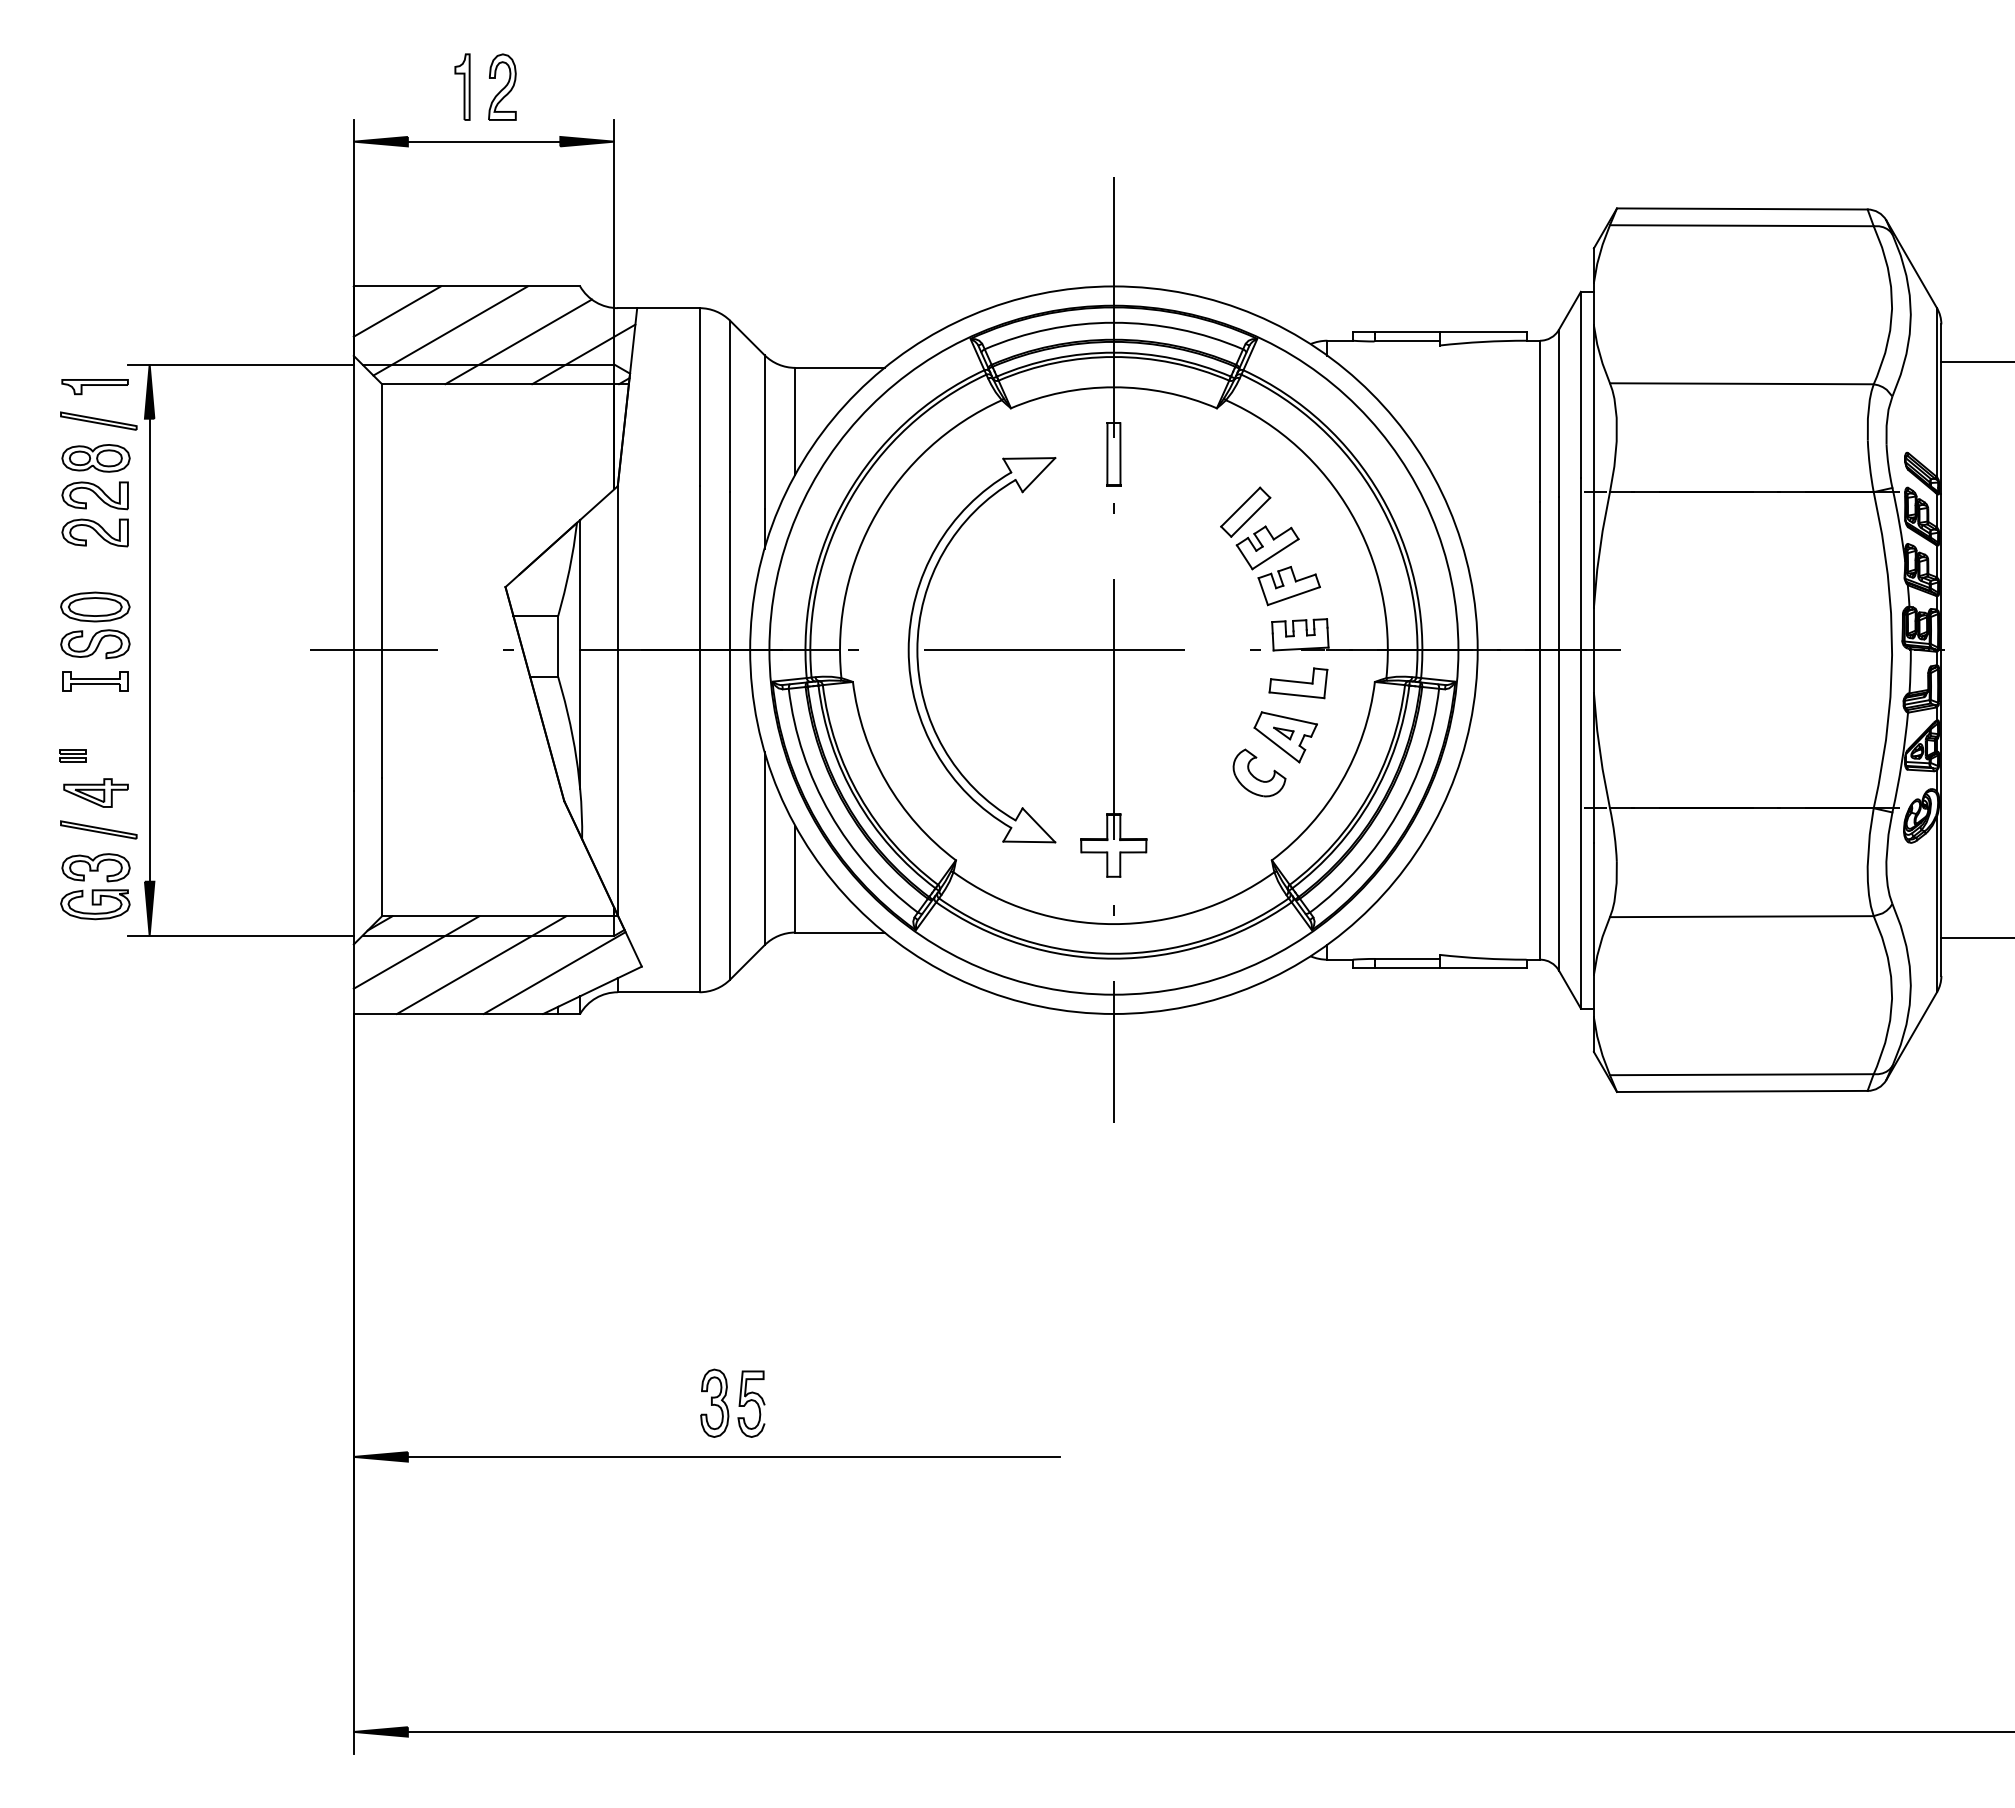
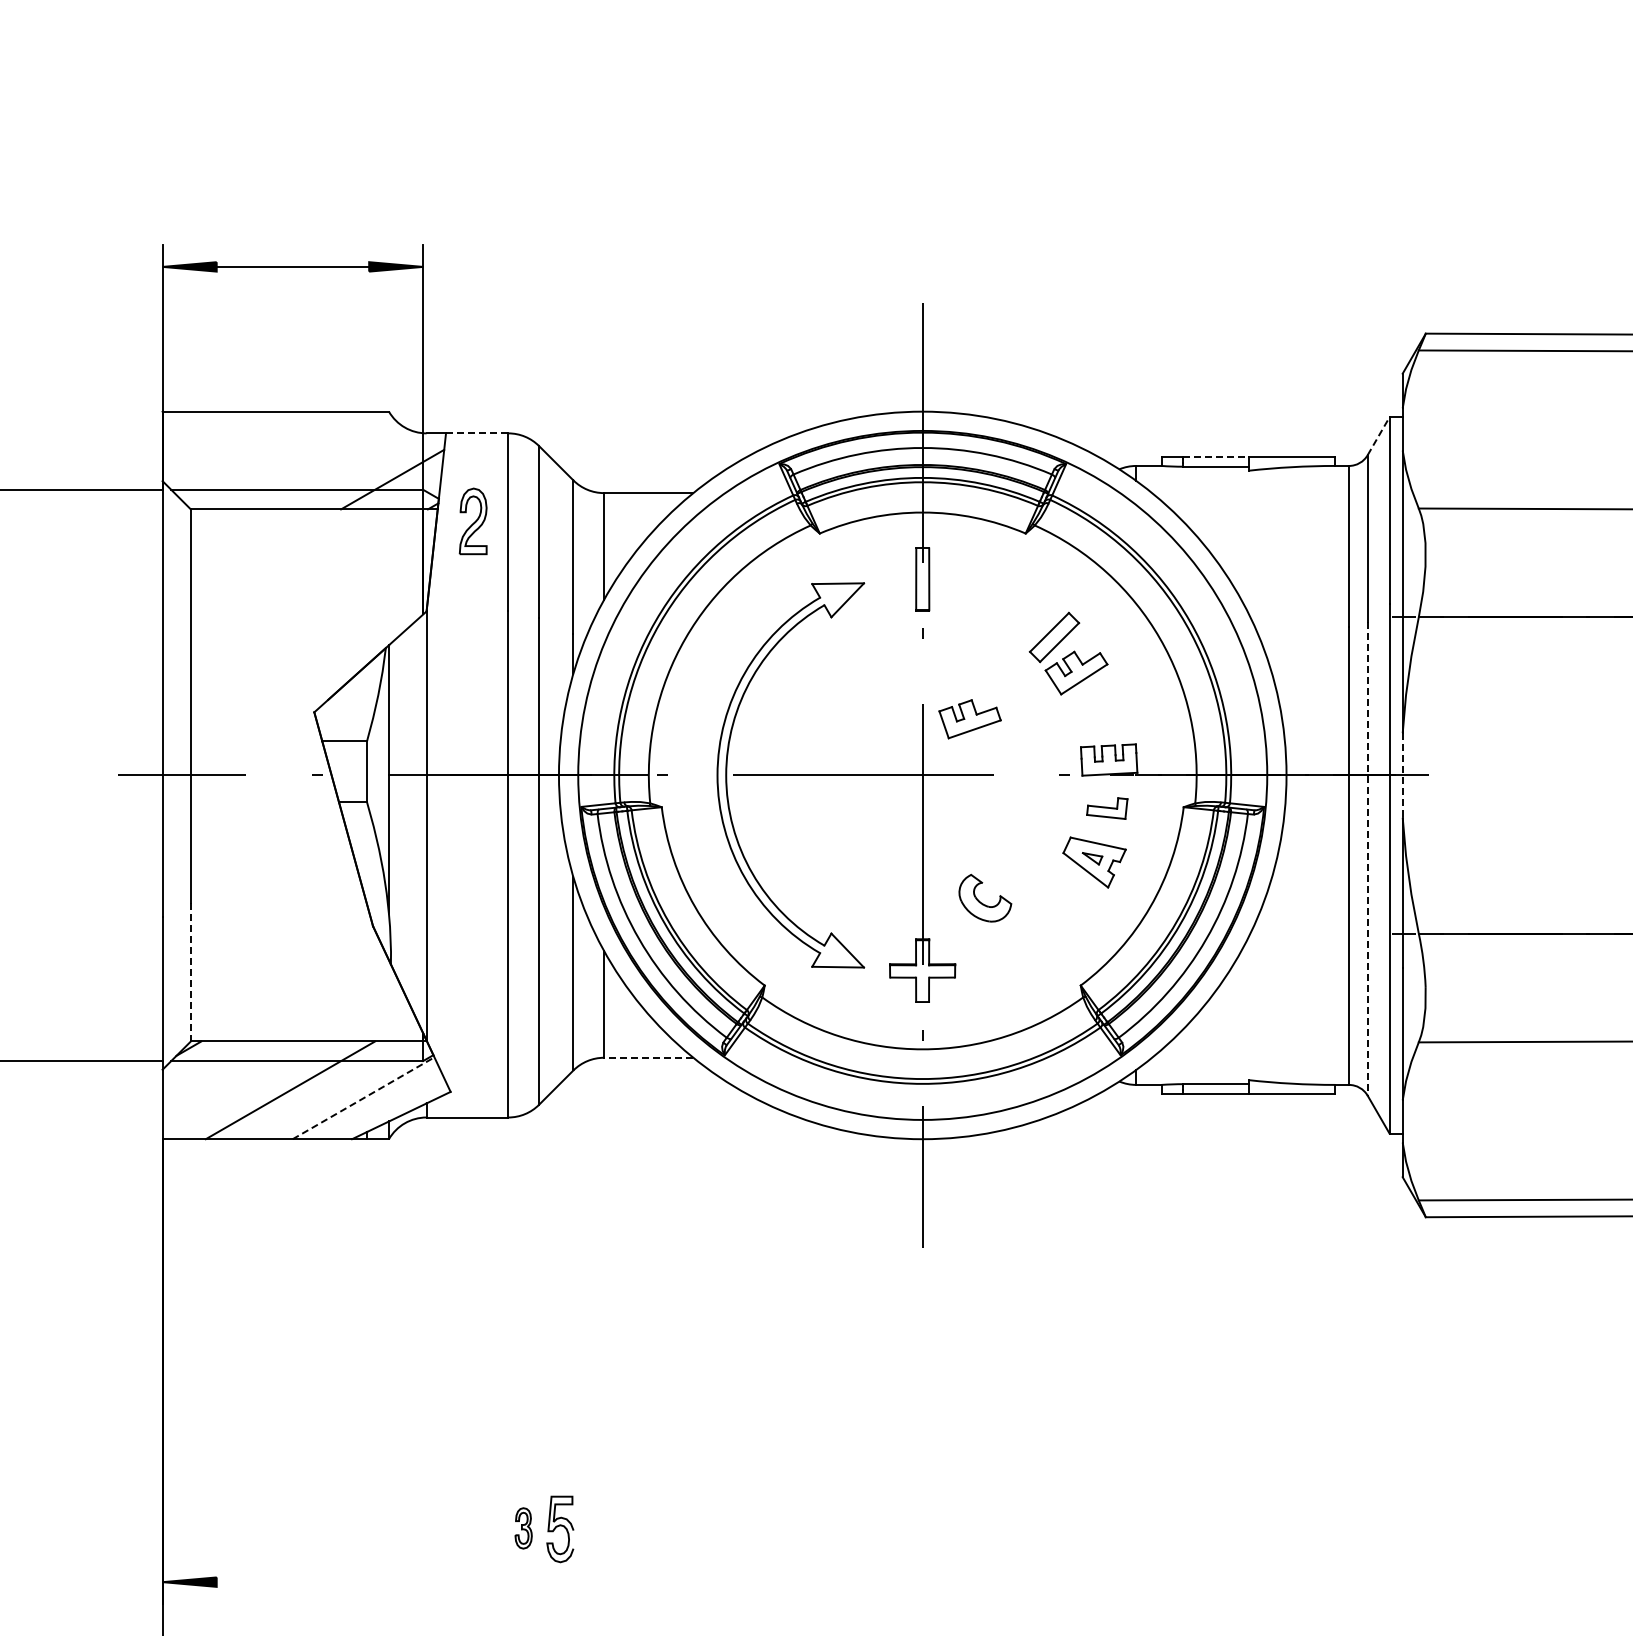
part: (462, 86) -> (271, 211), removed
part: (502, 86) -> (473, 520), moved
line: (667, 308) -> (476, 433), solid -> dashed
line: (1569, 310) -> (1378, 435), solid -> dashed
line: (396, 311) -> (205, 436), removed
line: (450, 330) -> (259, 455), removed
line: (1407, 332) -> (1216, 457), solid -> dashed
line: (518, 341) -> (327, 466), removed
part: (1288, 586) -> (969, 719), moved
line: (1593, 650) -> (1402, 775), solid -> dashed
part: (1298, 683) -> (1107, 808), size x0.7
line: (1558, 733) -> (1367, 858), solid -> dashed
part: (1259, 772) -> (985, 897), moved
line: (382, 847) -> (191, 972), solid -> dashed
line: (839, 932) -> (648, 1057), solid -> dashed
line: (416, 952) -> (225, 1077), removed
line: (554, 973) -> (363, 1098), solid -> dashed
part: (714, 1402) -> (523, 1527), size x0.6
line: (733, 1456) -> (542, 1581), removed

